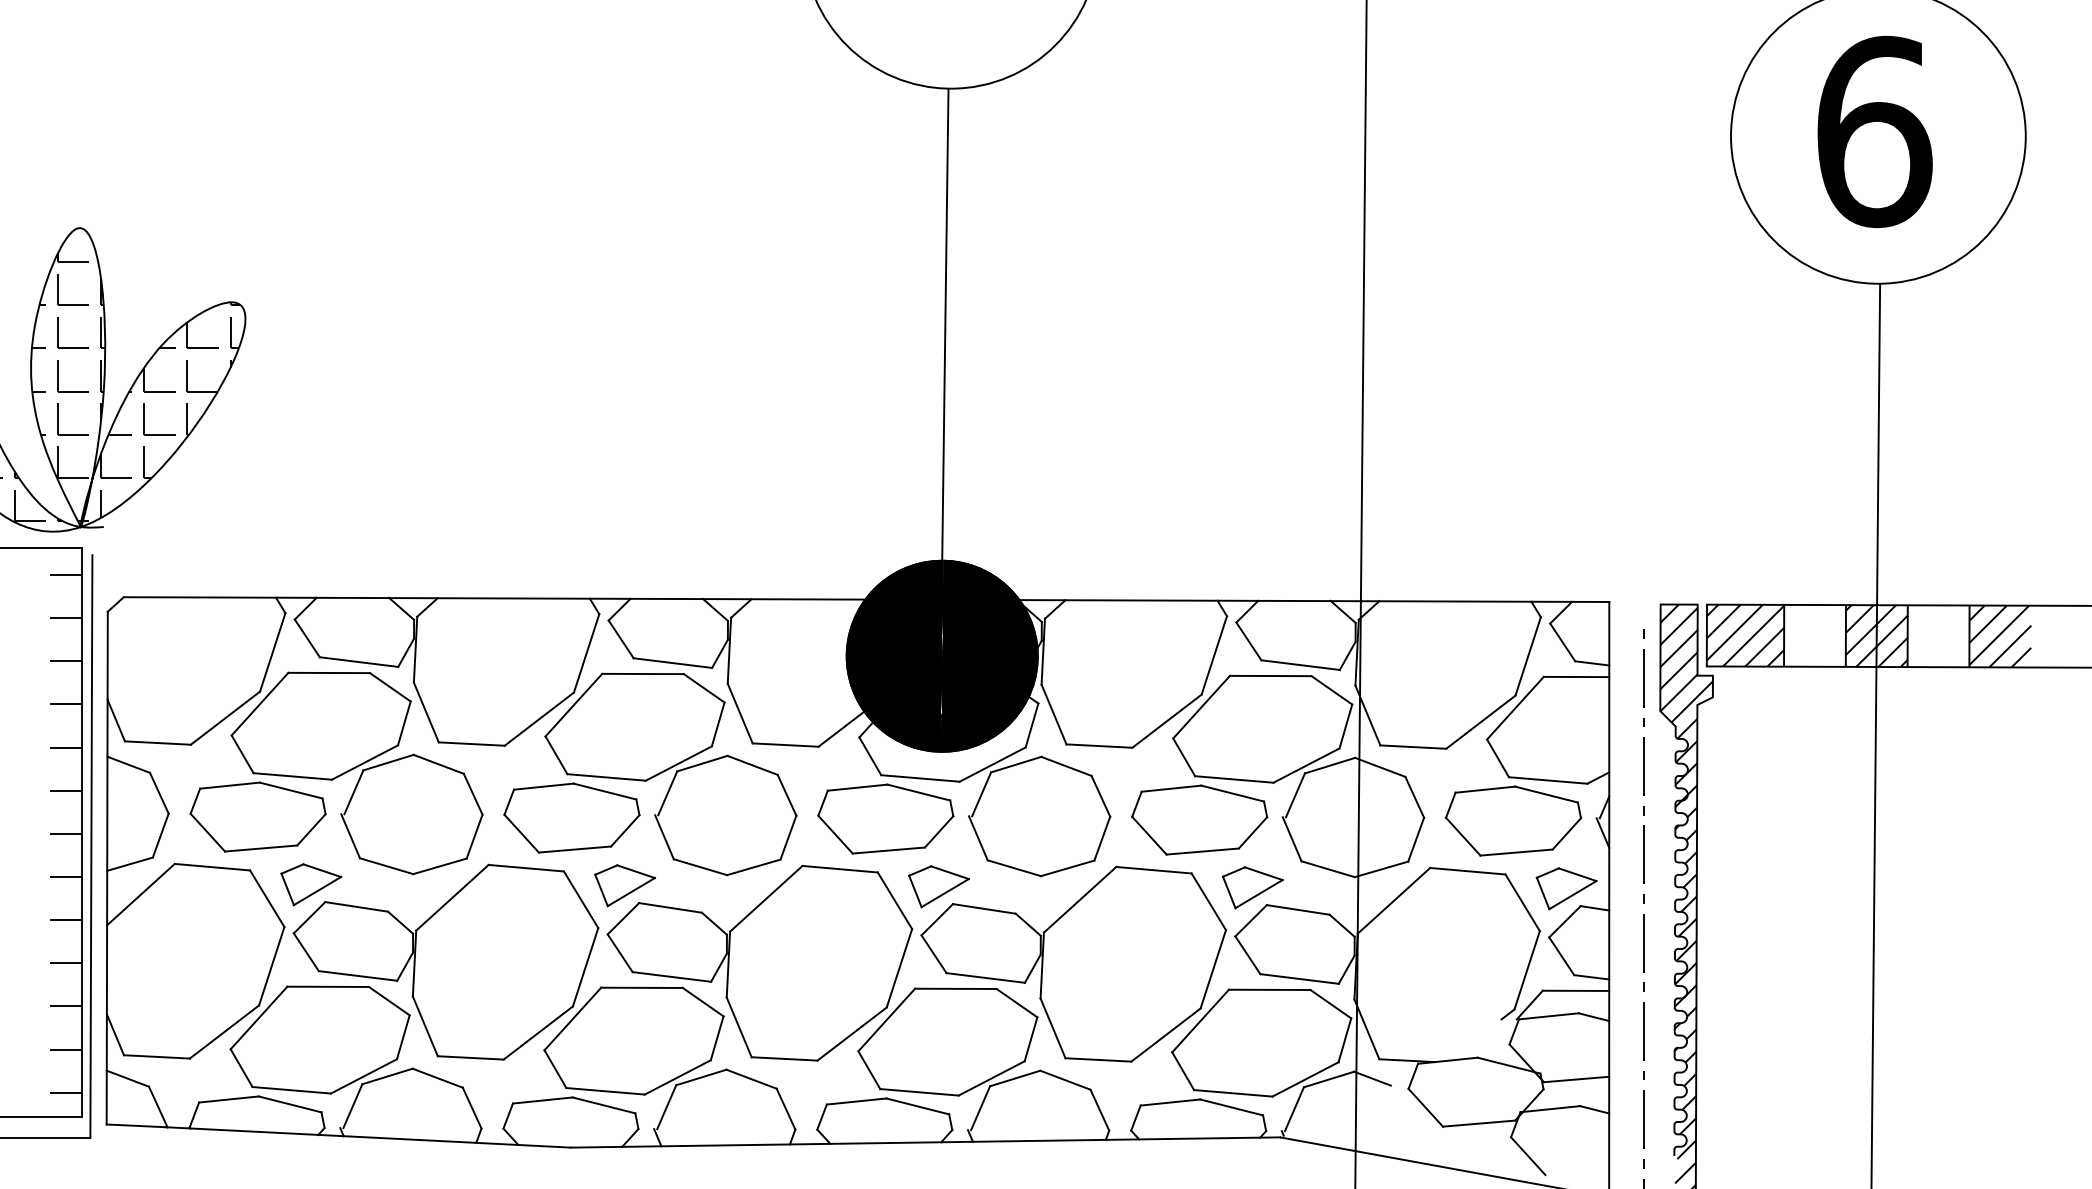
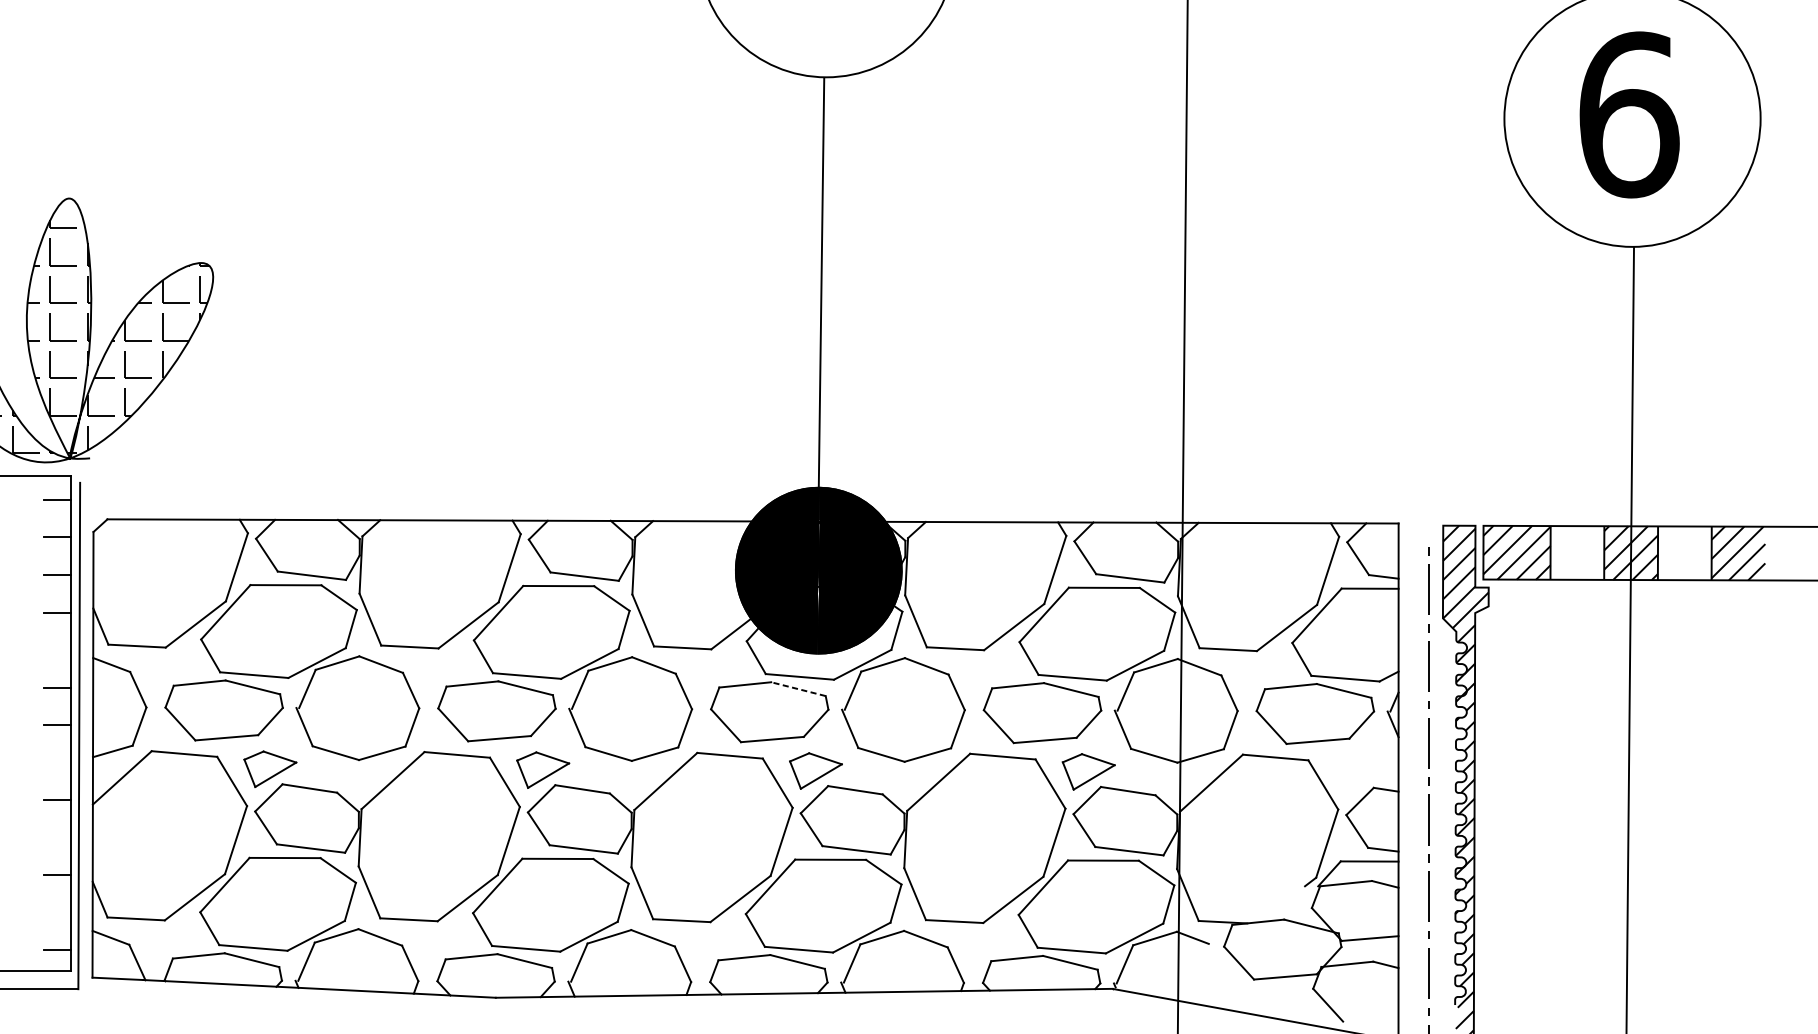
line: (66, 747) -> (57, 649), removed
line: (918, 792) -> (798, 689), solid -> dashed
line: (66, 877) -> (57, 762), removed
part: (1566, 888) -> (1361, 772), removed
line: (66, 963) -> (57, 837), removed
line: (66, 1049) -> (57, 912), removed

